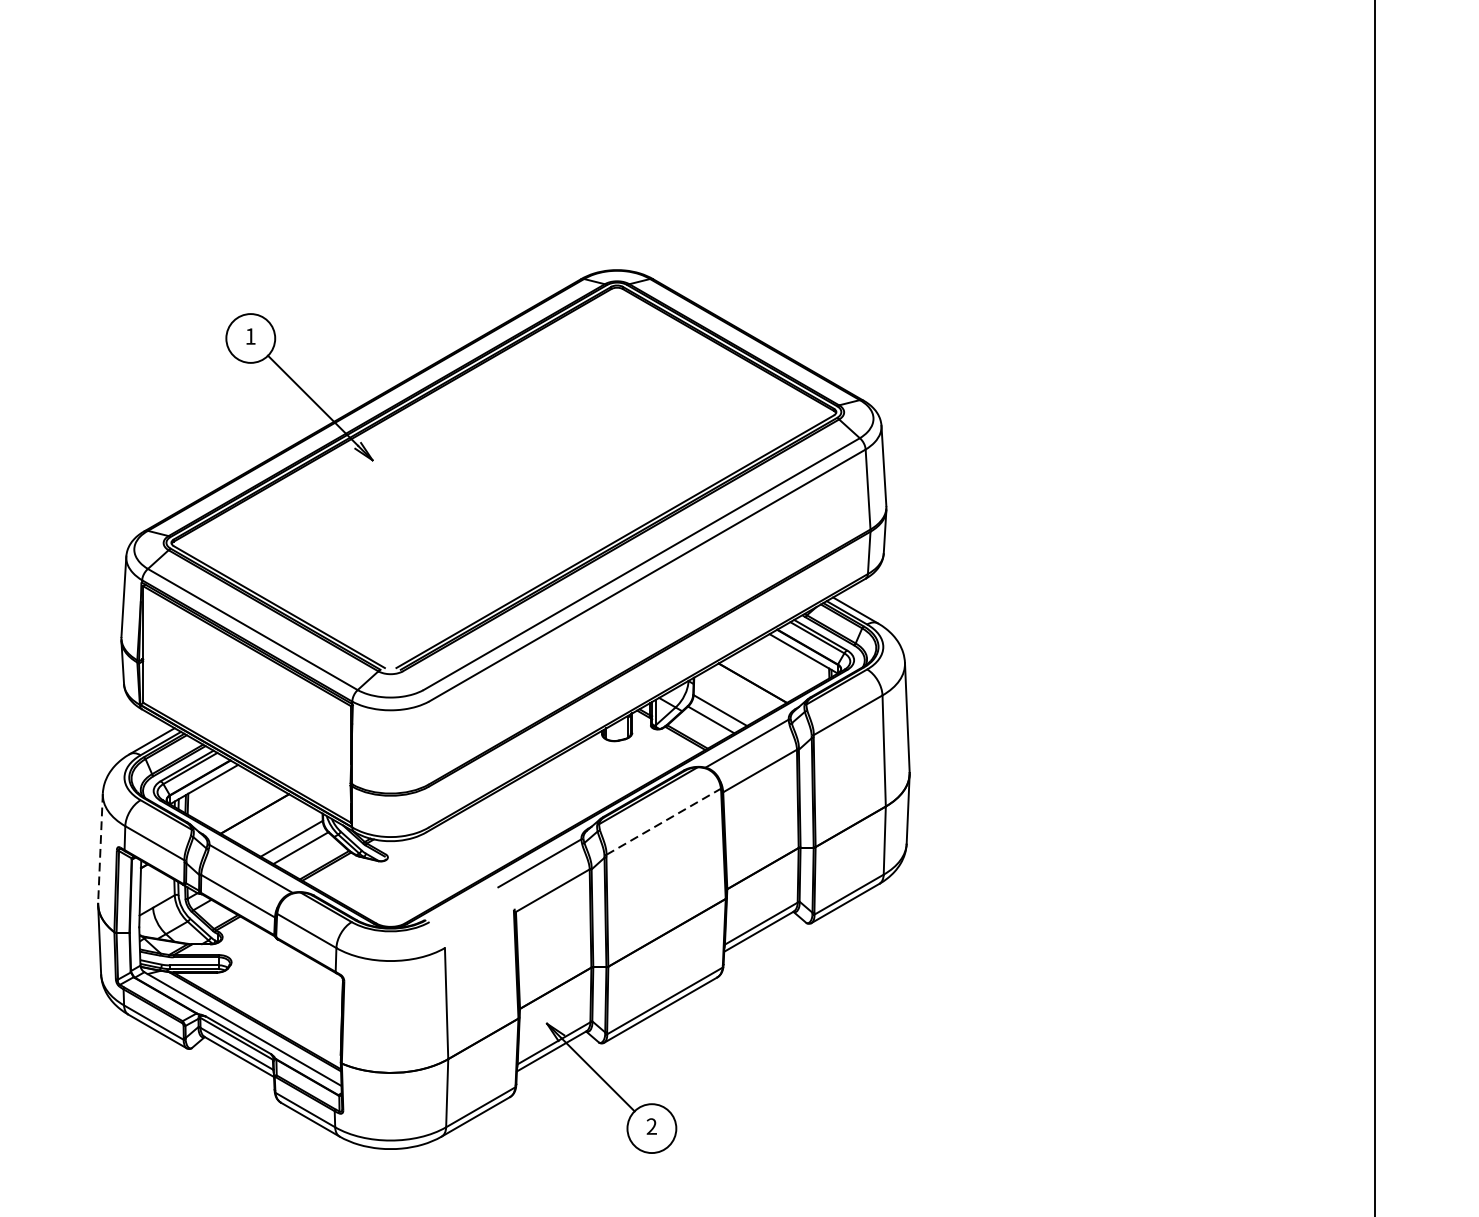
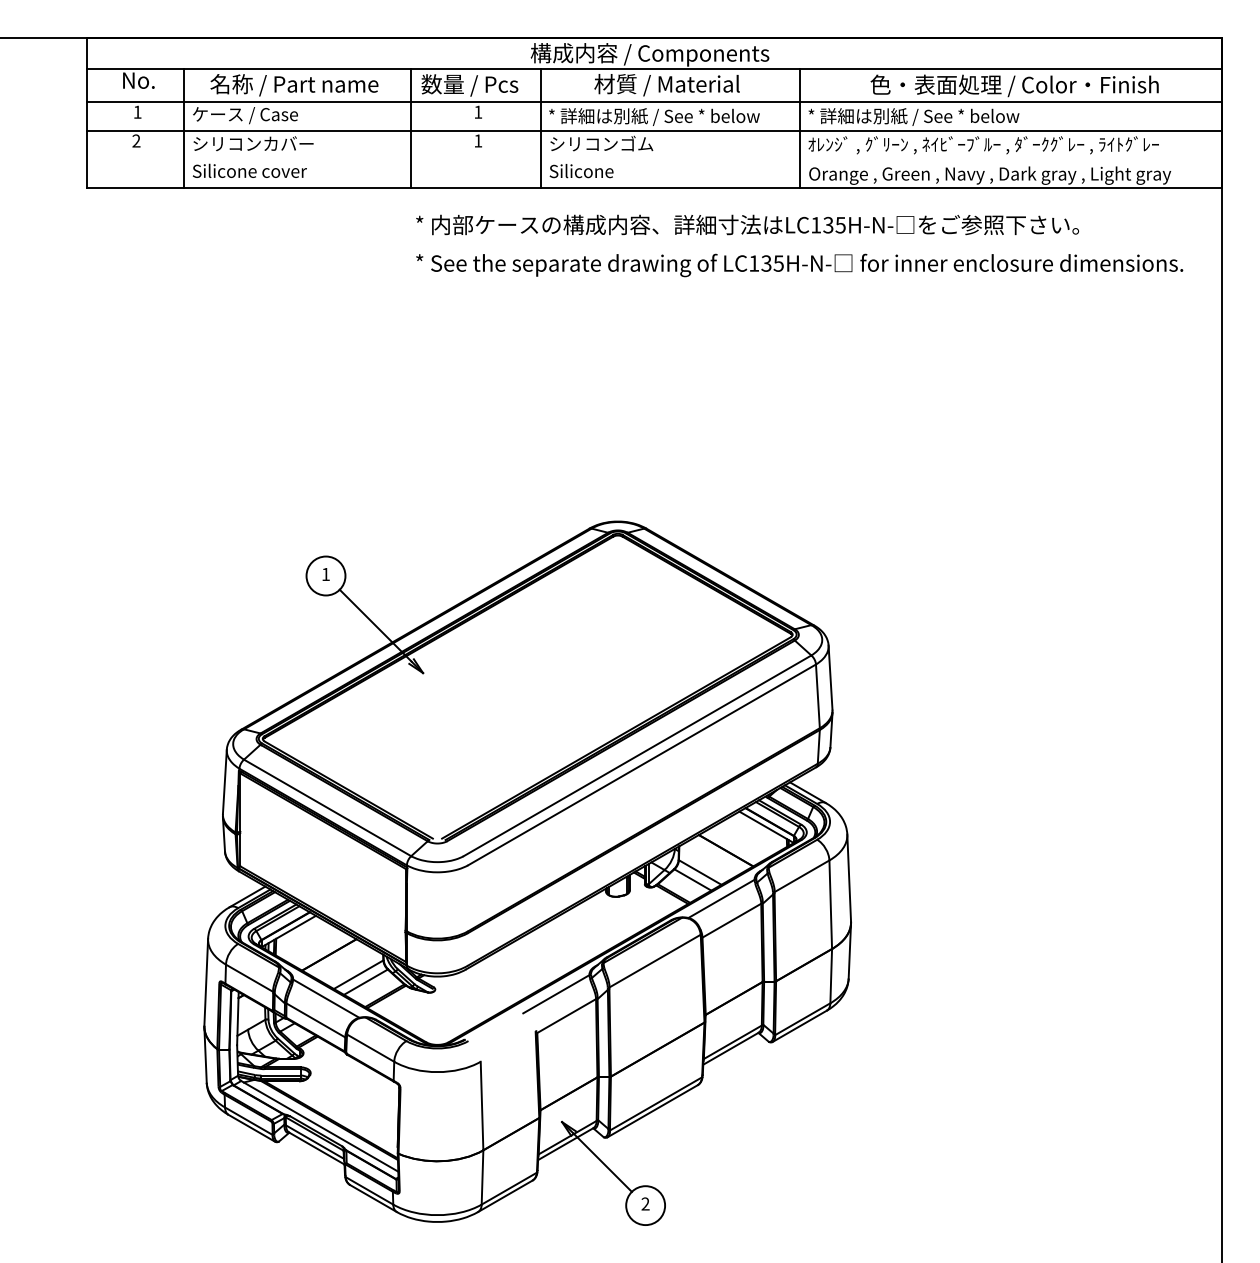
line: (664, 822) -> (655, 961), dashed -> solid
line: (100, 848) -> (206, 982), dashed -> solid

